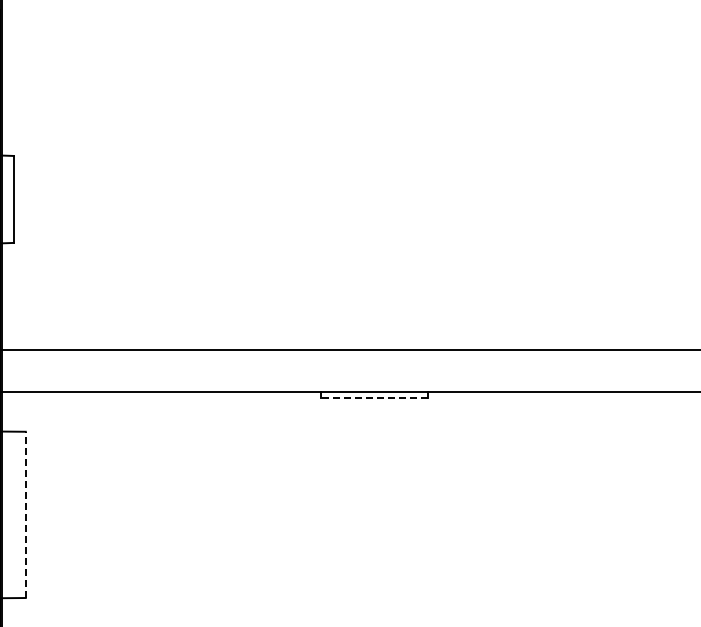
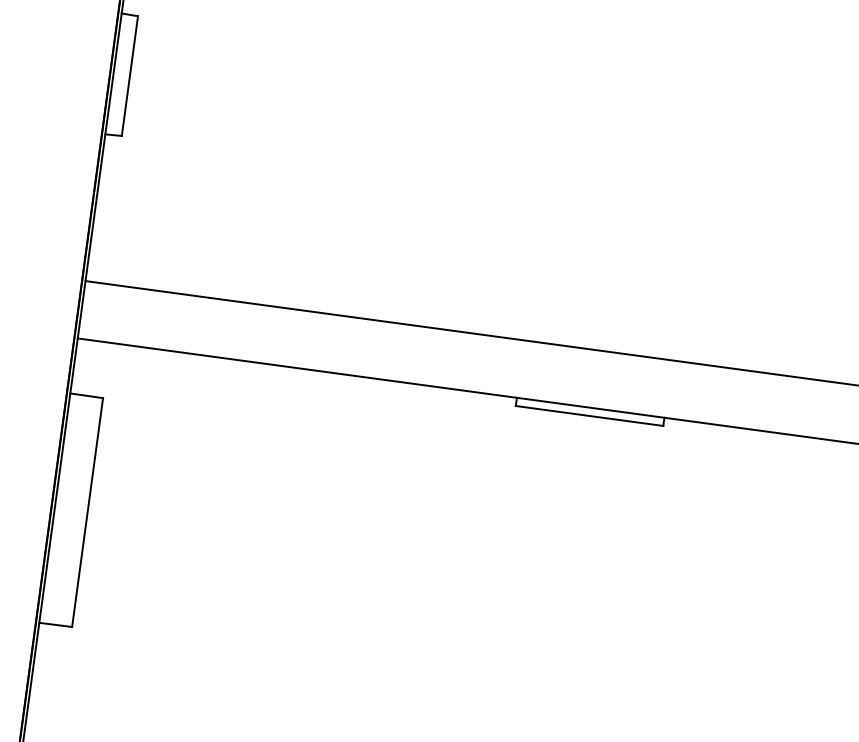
line: (374, 397) -> (589, 415), dashed -> solid
line: (25, 514) -> (87, 511), dashed -> solid

